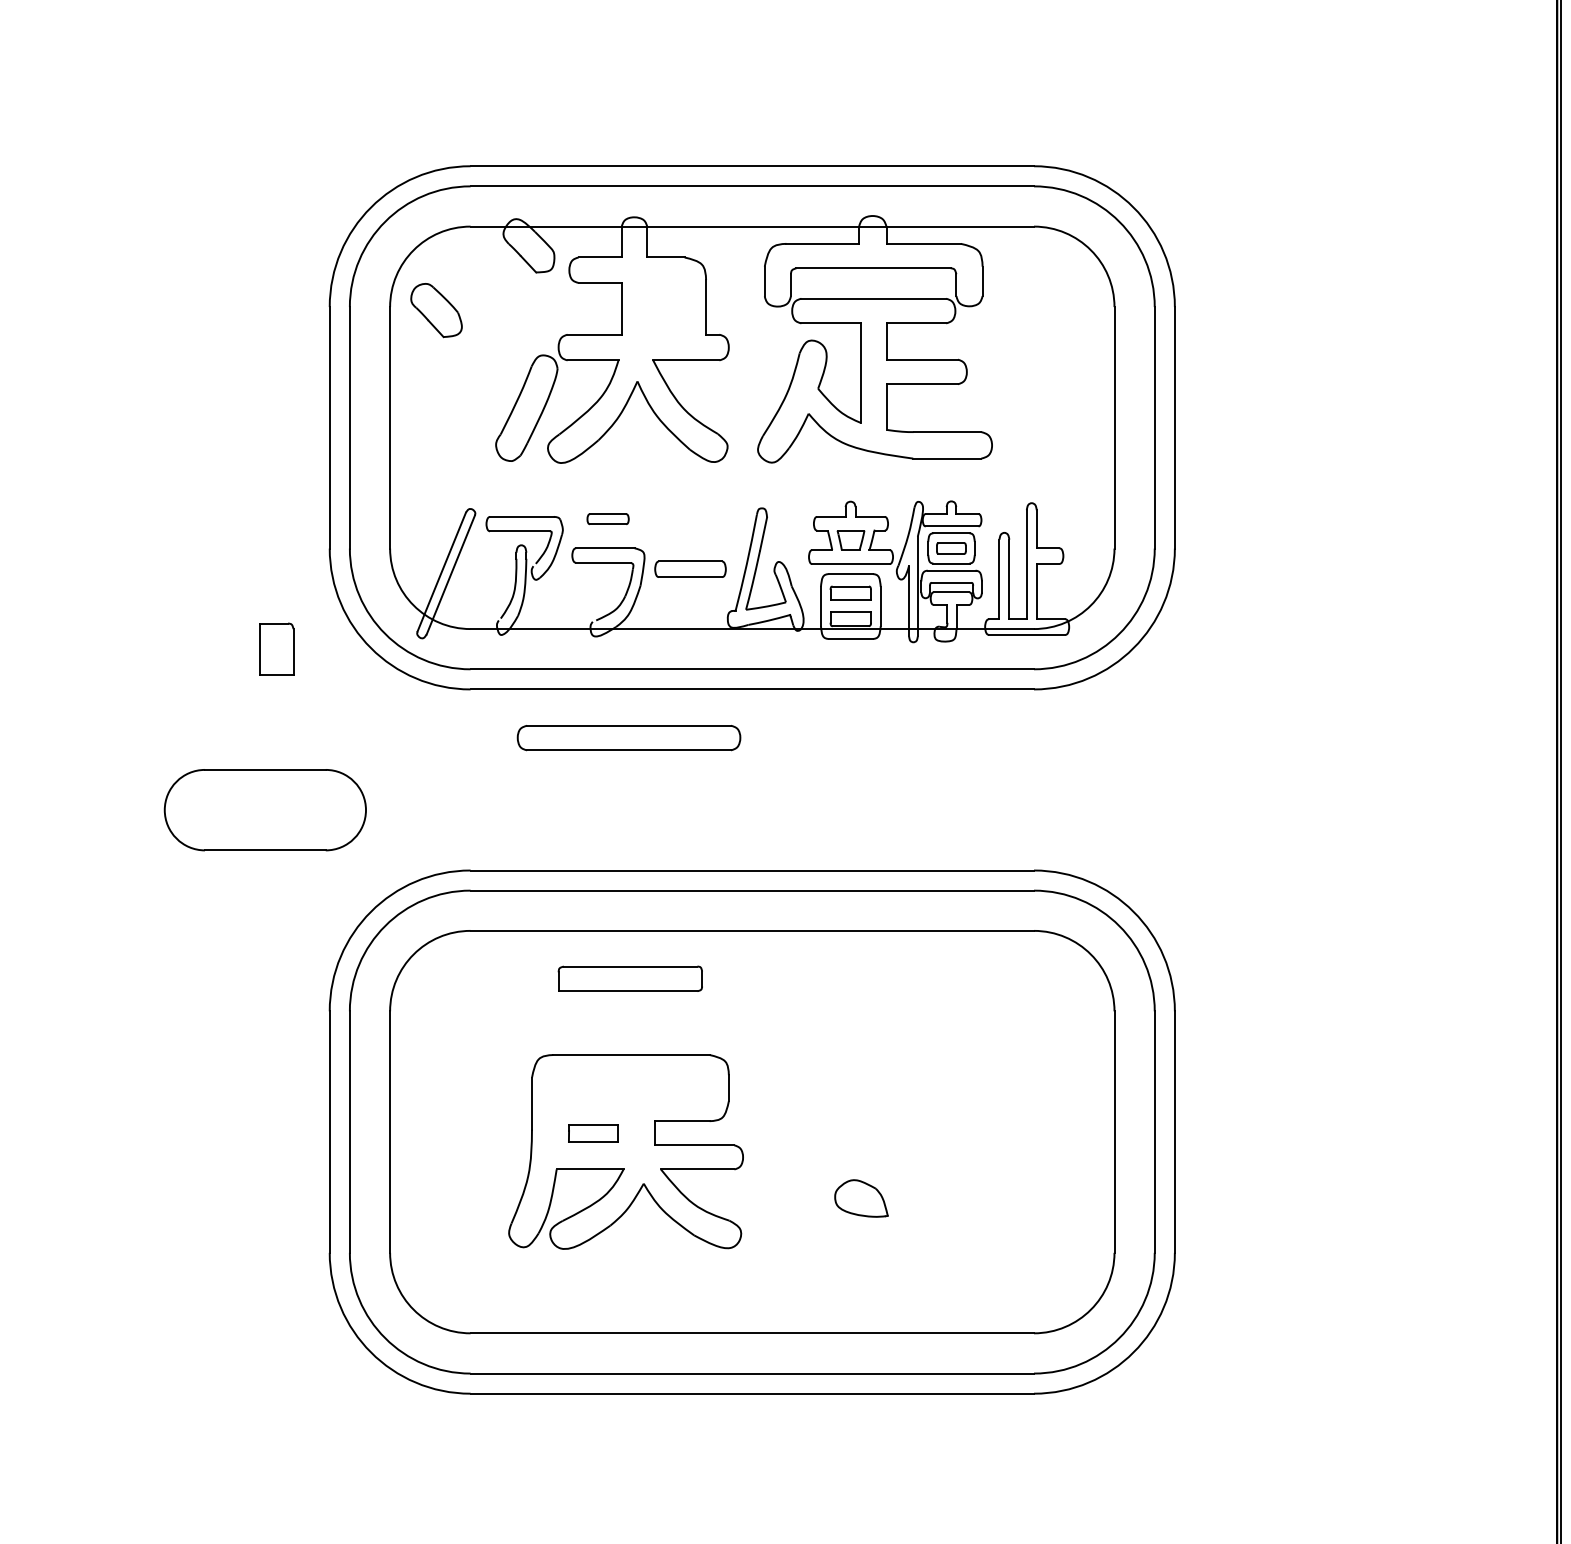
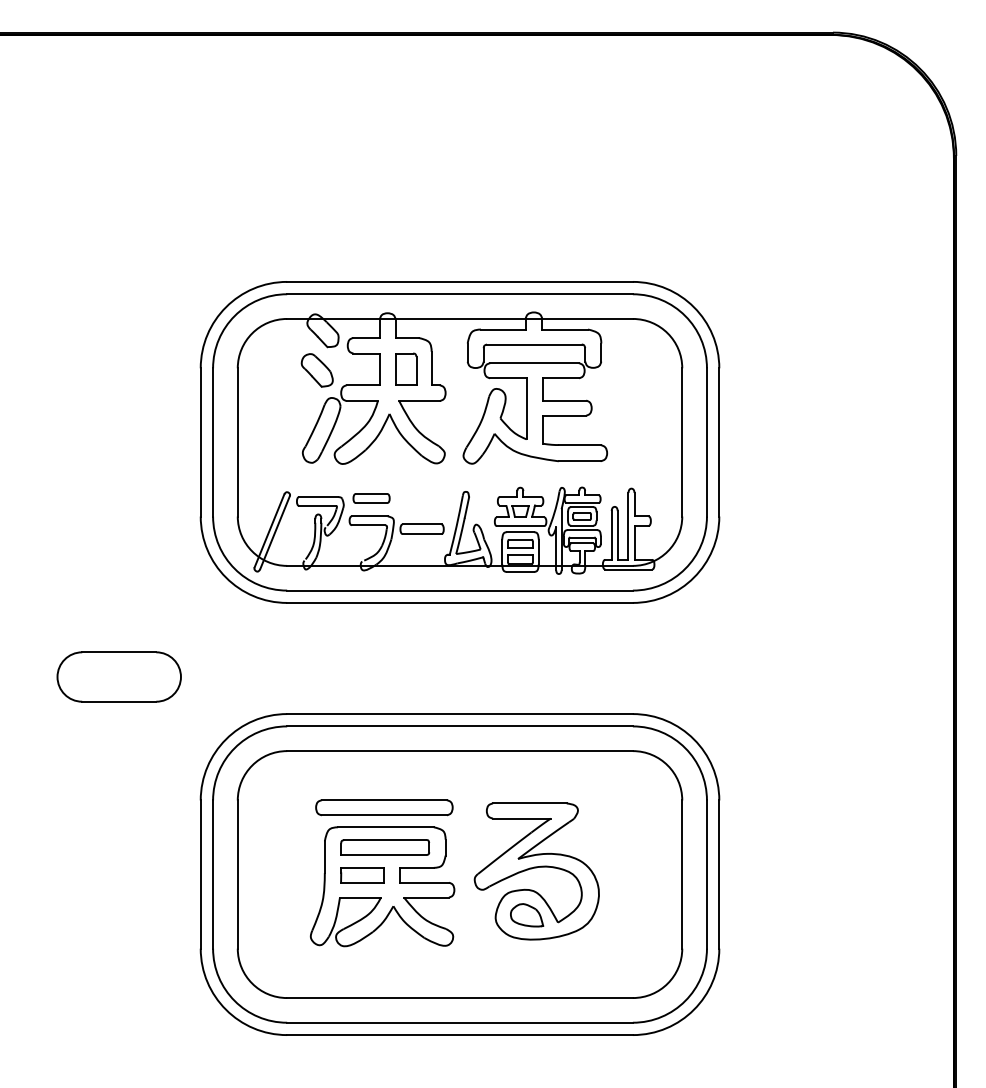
part: (435, 310) -> (316, 370), moved
part: (608, 519) -> (371, 498), size x1.43
part: (277, 647) -> (406, 368), moved
part: (629, 737) -> (384, 807), moved
part: (264, 809) -> (118, 676), moved
part: (630, 978) -> (385, 847), moved
part: (876, 1127) -> (536, 871), added
part: (593, 1133) -> (362, 875), size x1.43

